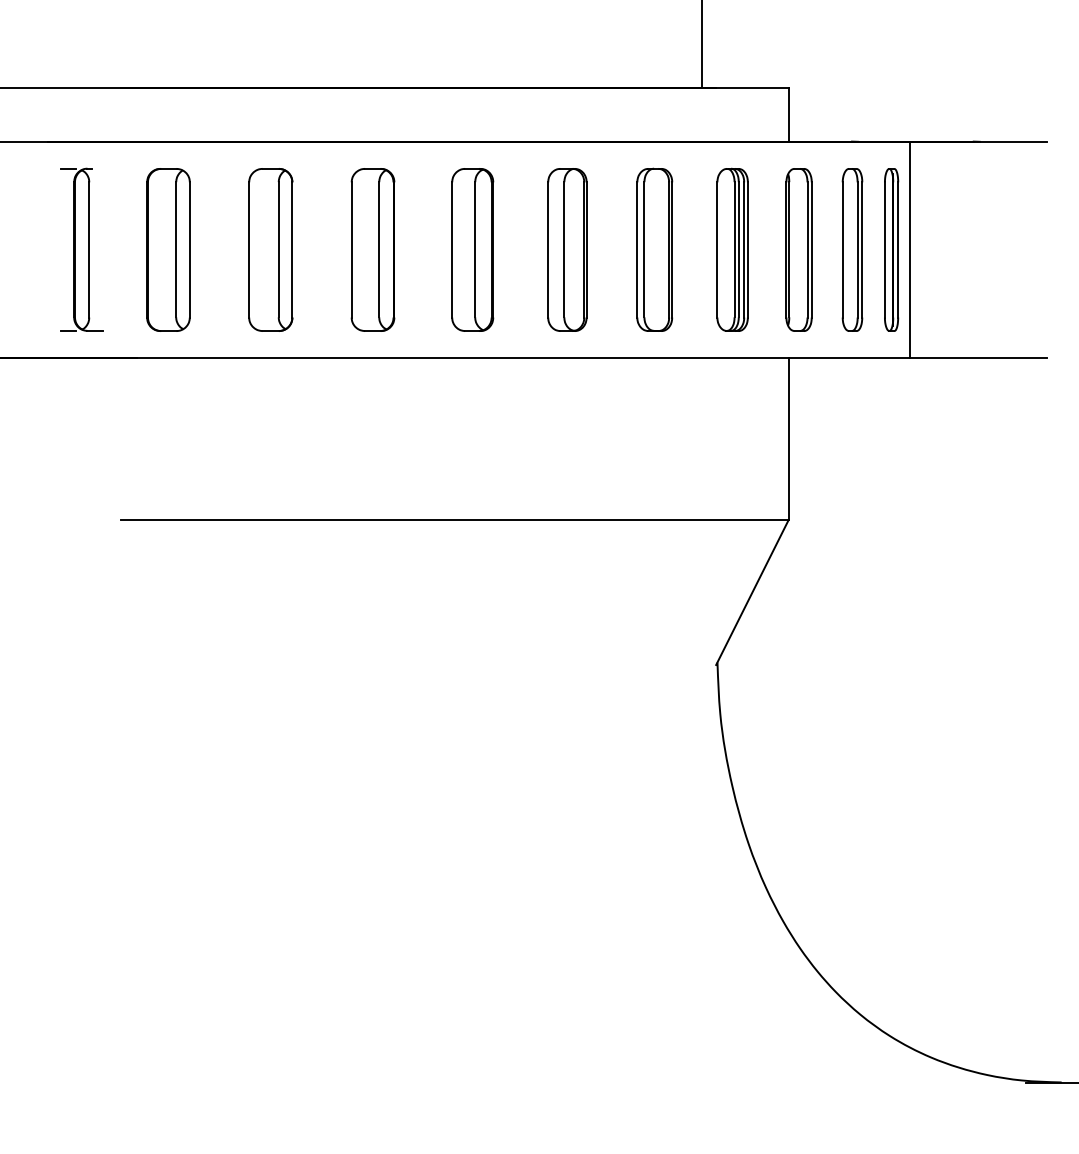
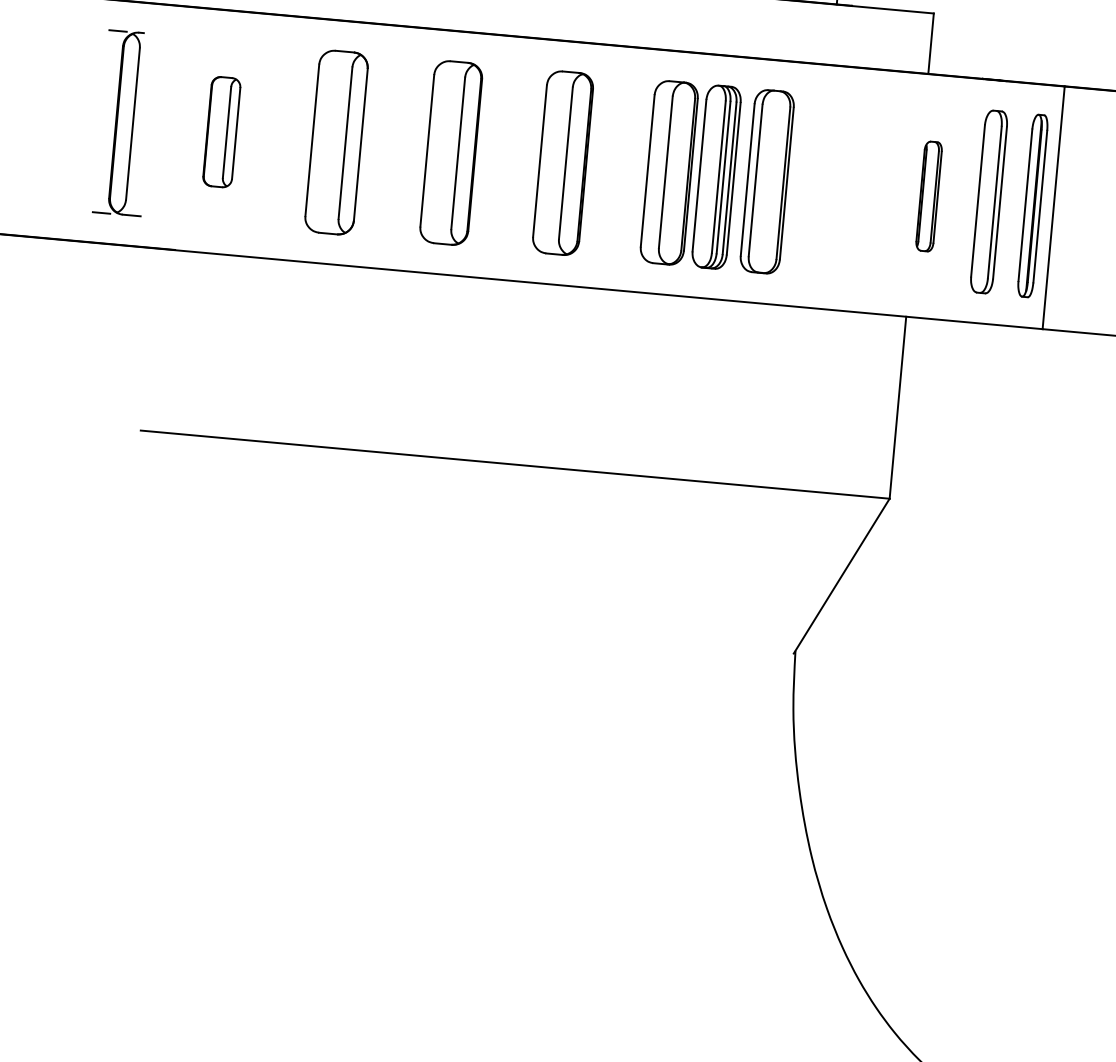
part: (168, 249) -> (221, 131), size x0.6
part: (732, 249) -> (716, 176), moved
part: (798, 249) -> (928, 195), size x0.6

